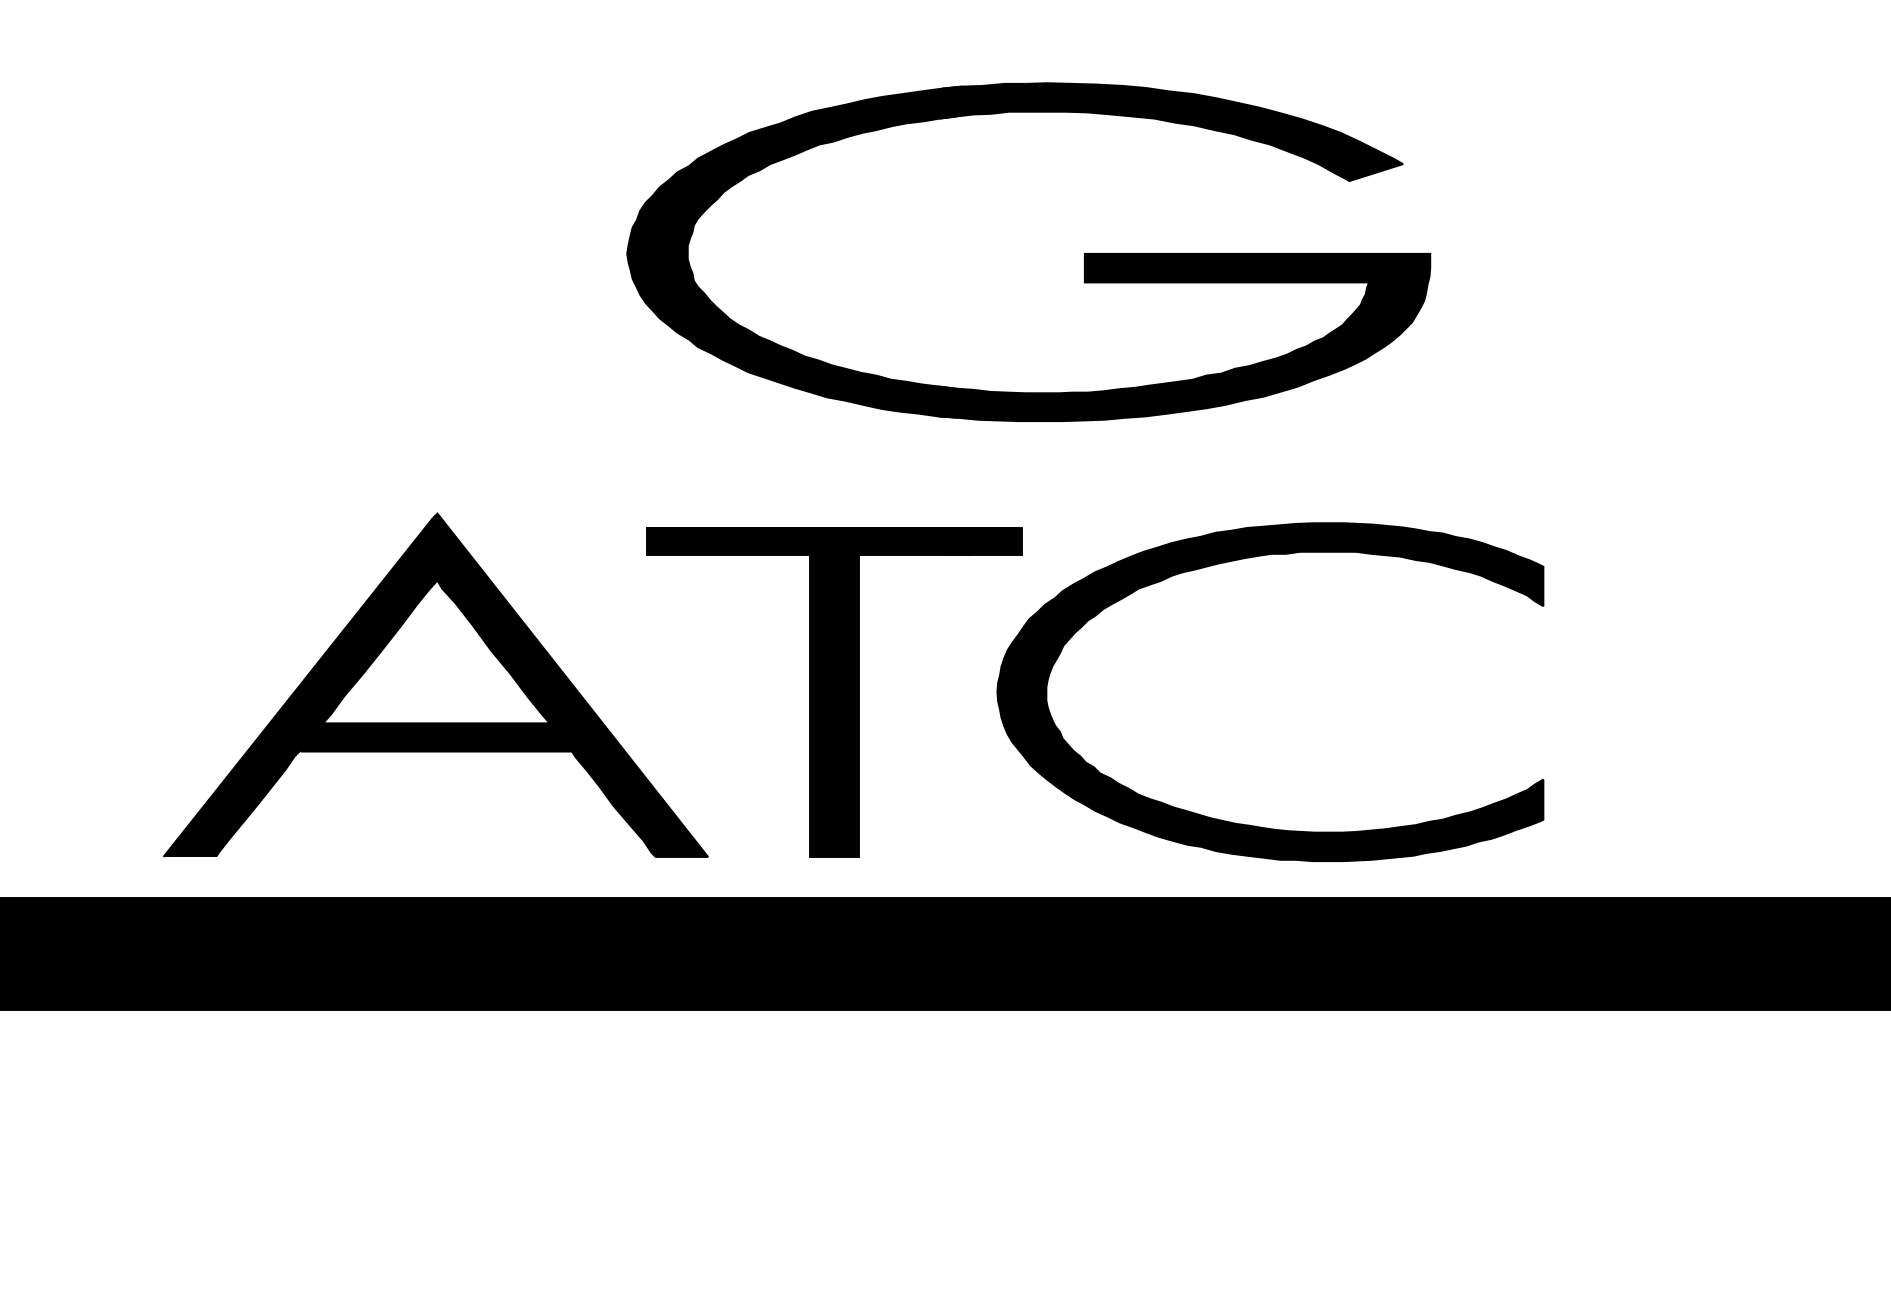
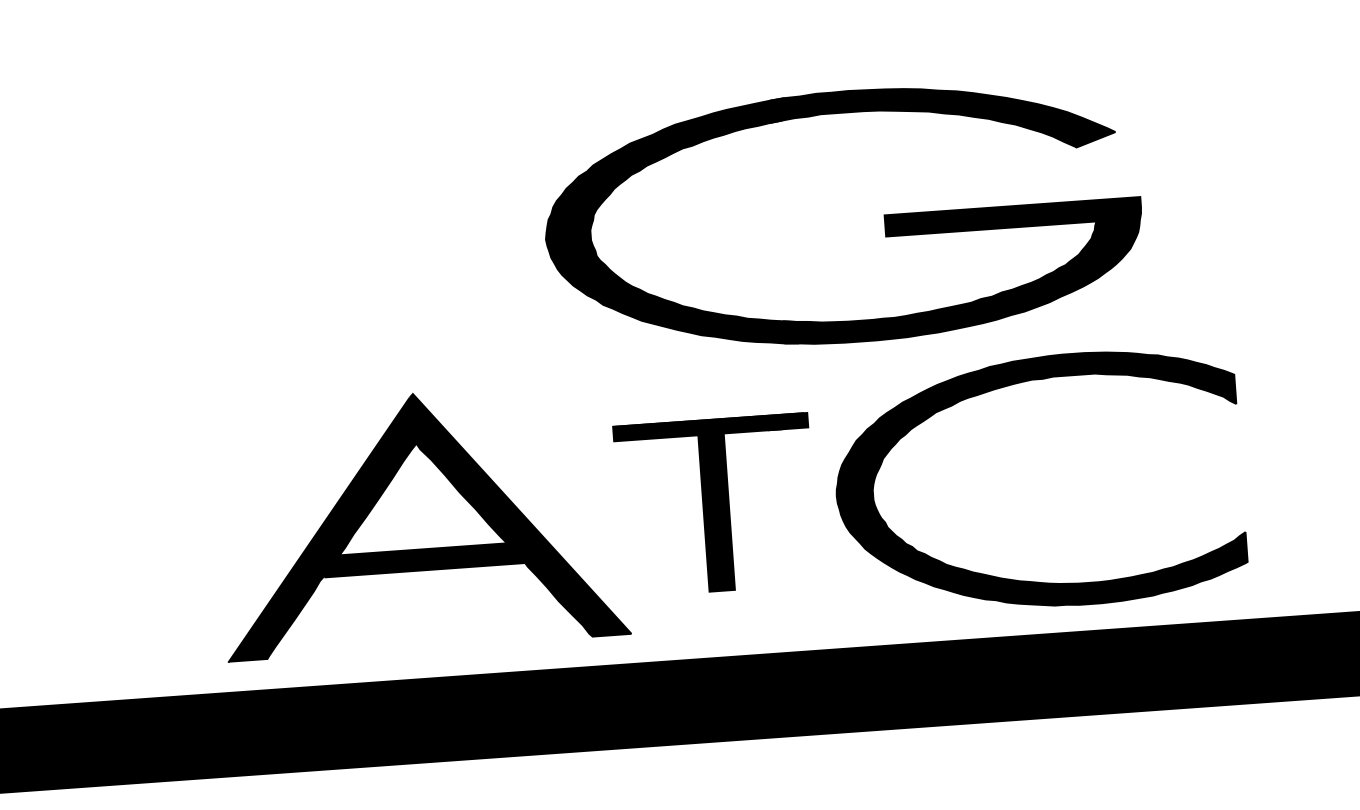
part: (1084, 253) -> (884, 215), moved
part: (834, 692) -> (716, 505), size x0.7

